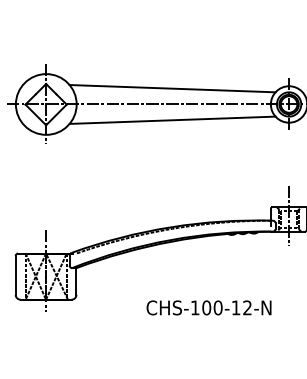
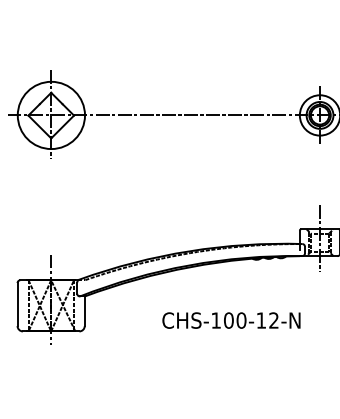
line: (172, 88) -> (191, 97), removed
line: (172, 119) -> (191, 132), removed
text: (208, 307) -> (230, 320), moved

